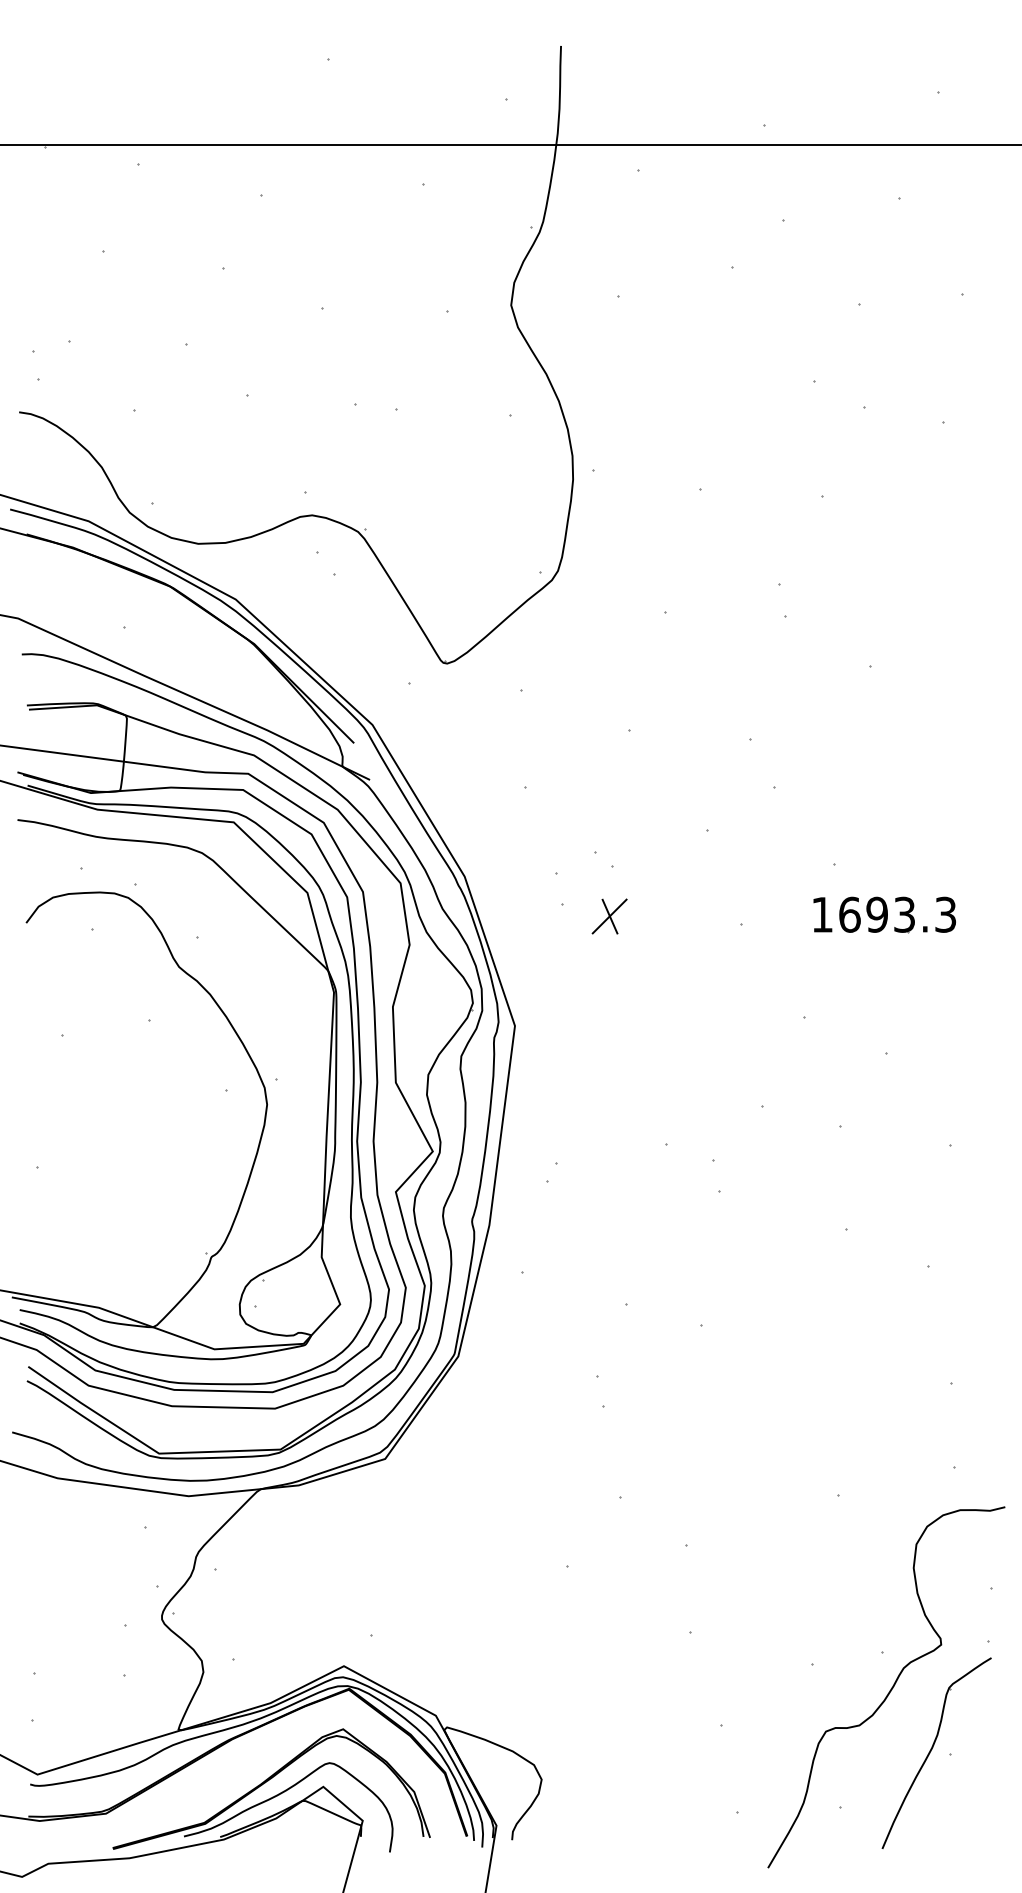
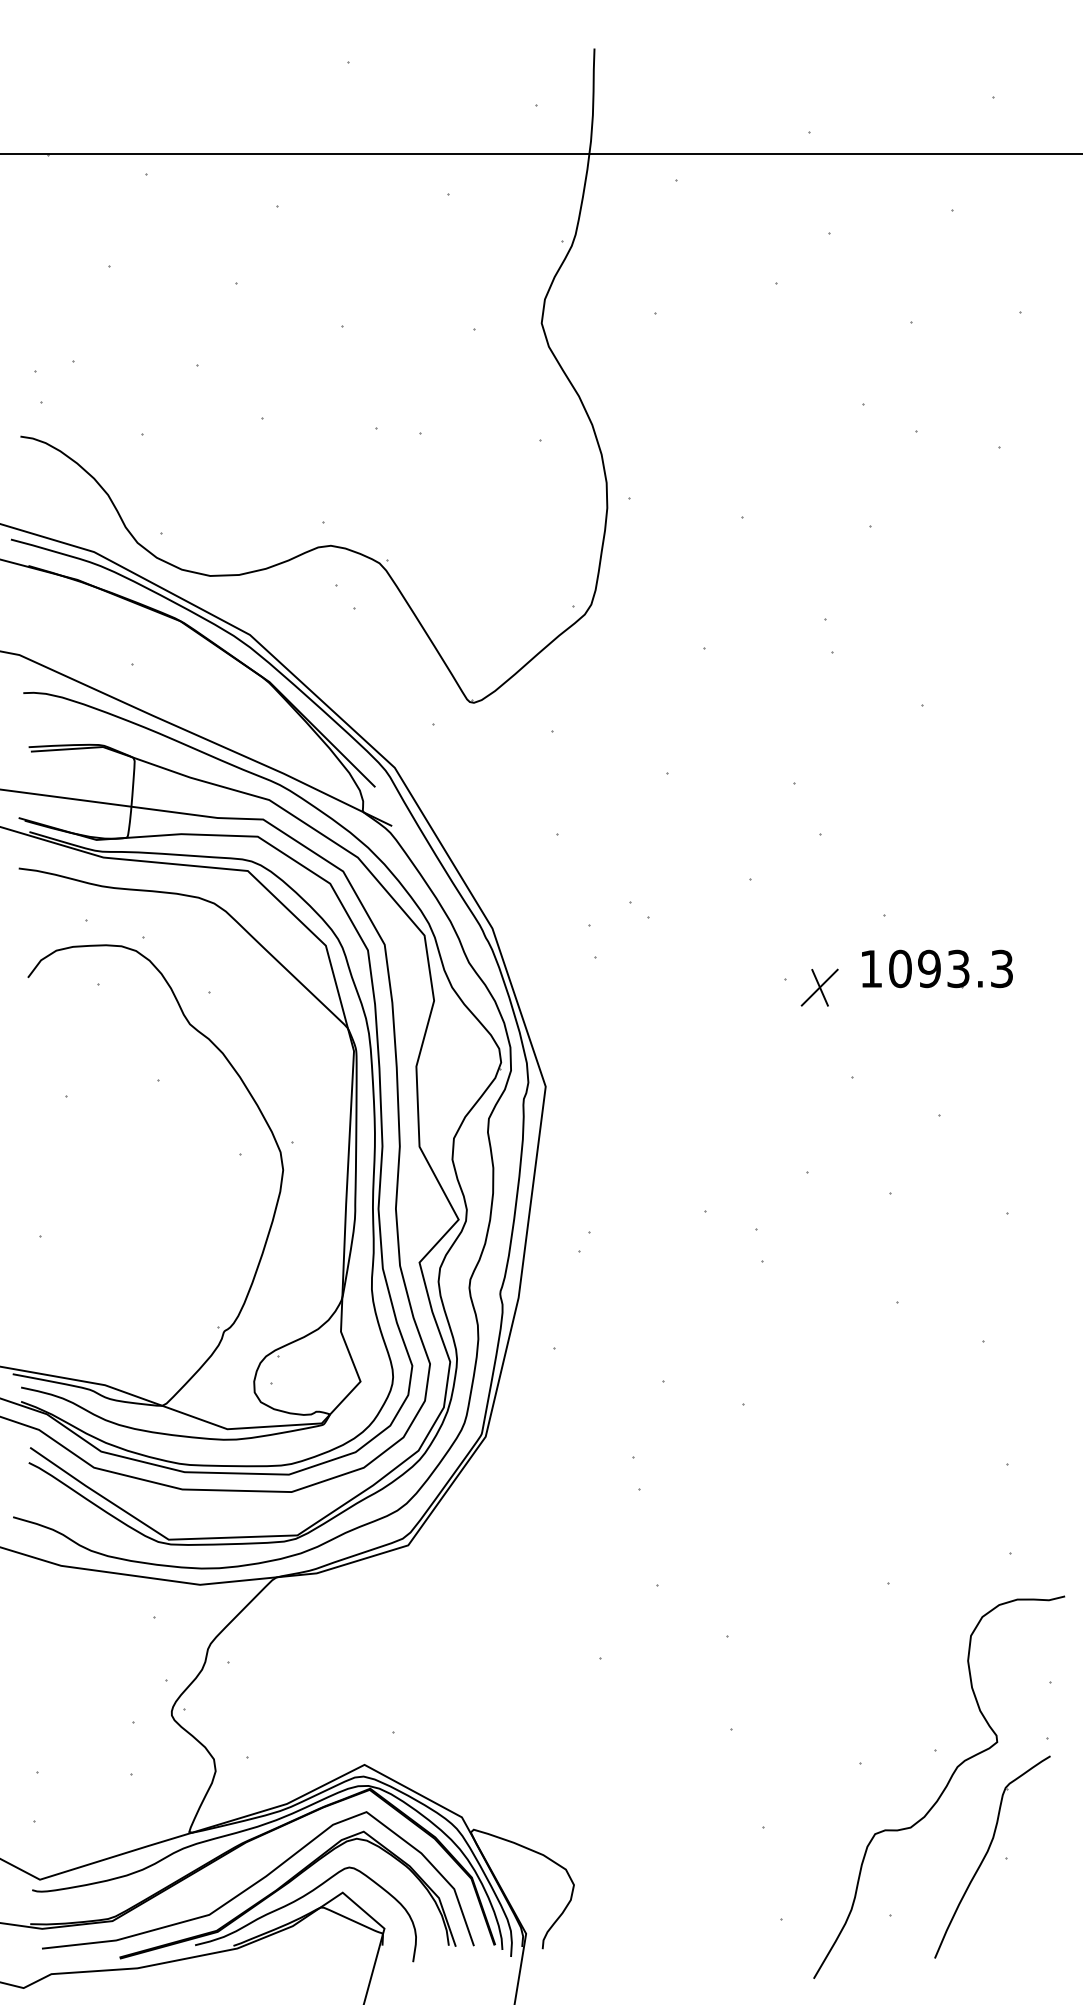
text: (849, 914) -> (900, 968), 1693.3 -> 1093.3
part: (609, 916) -> (819, 987), moved
curve: (244, 1774) -> (259, 1879), added

